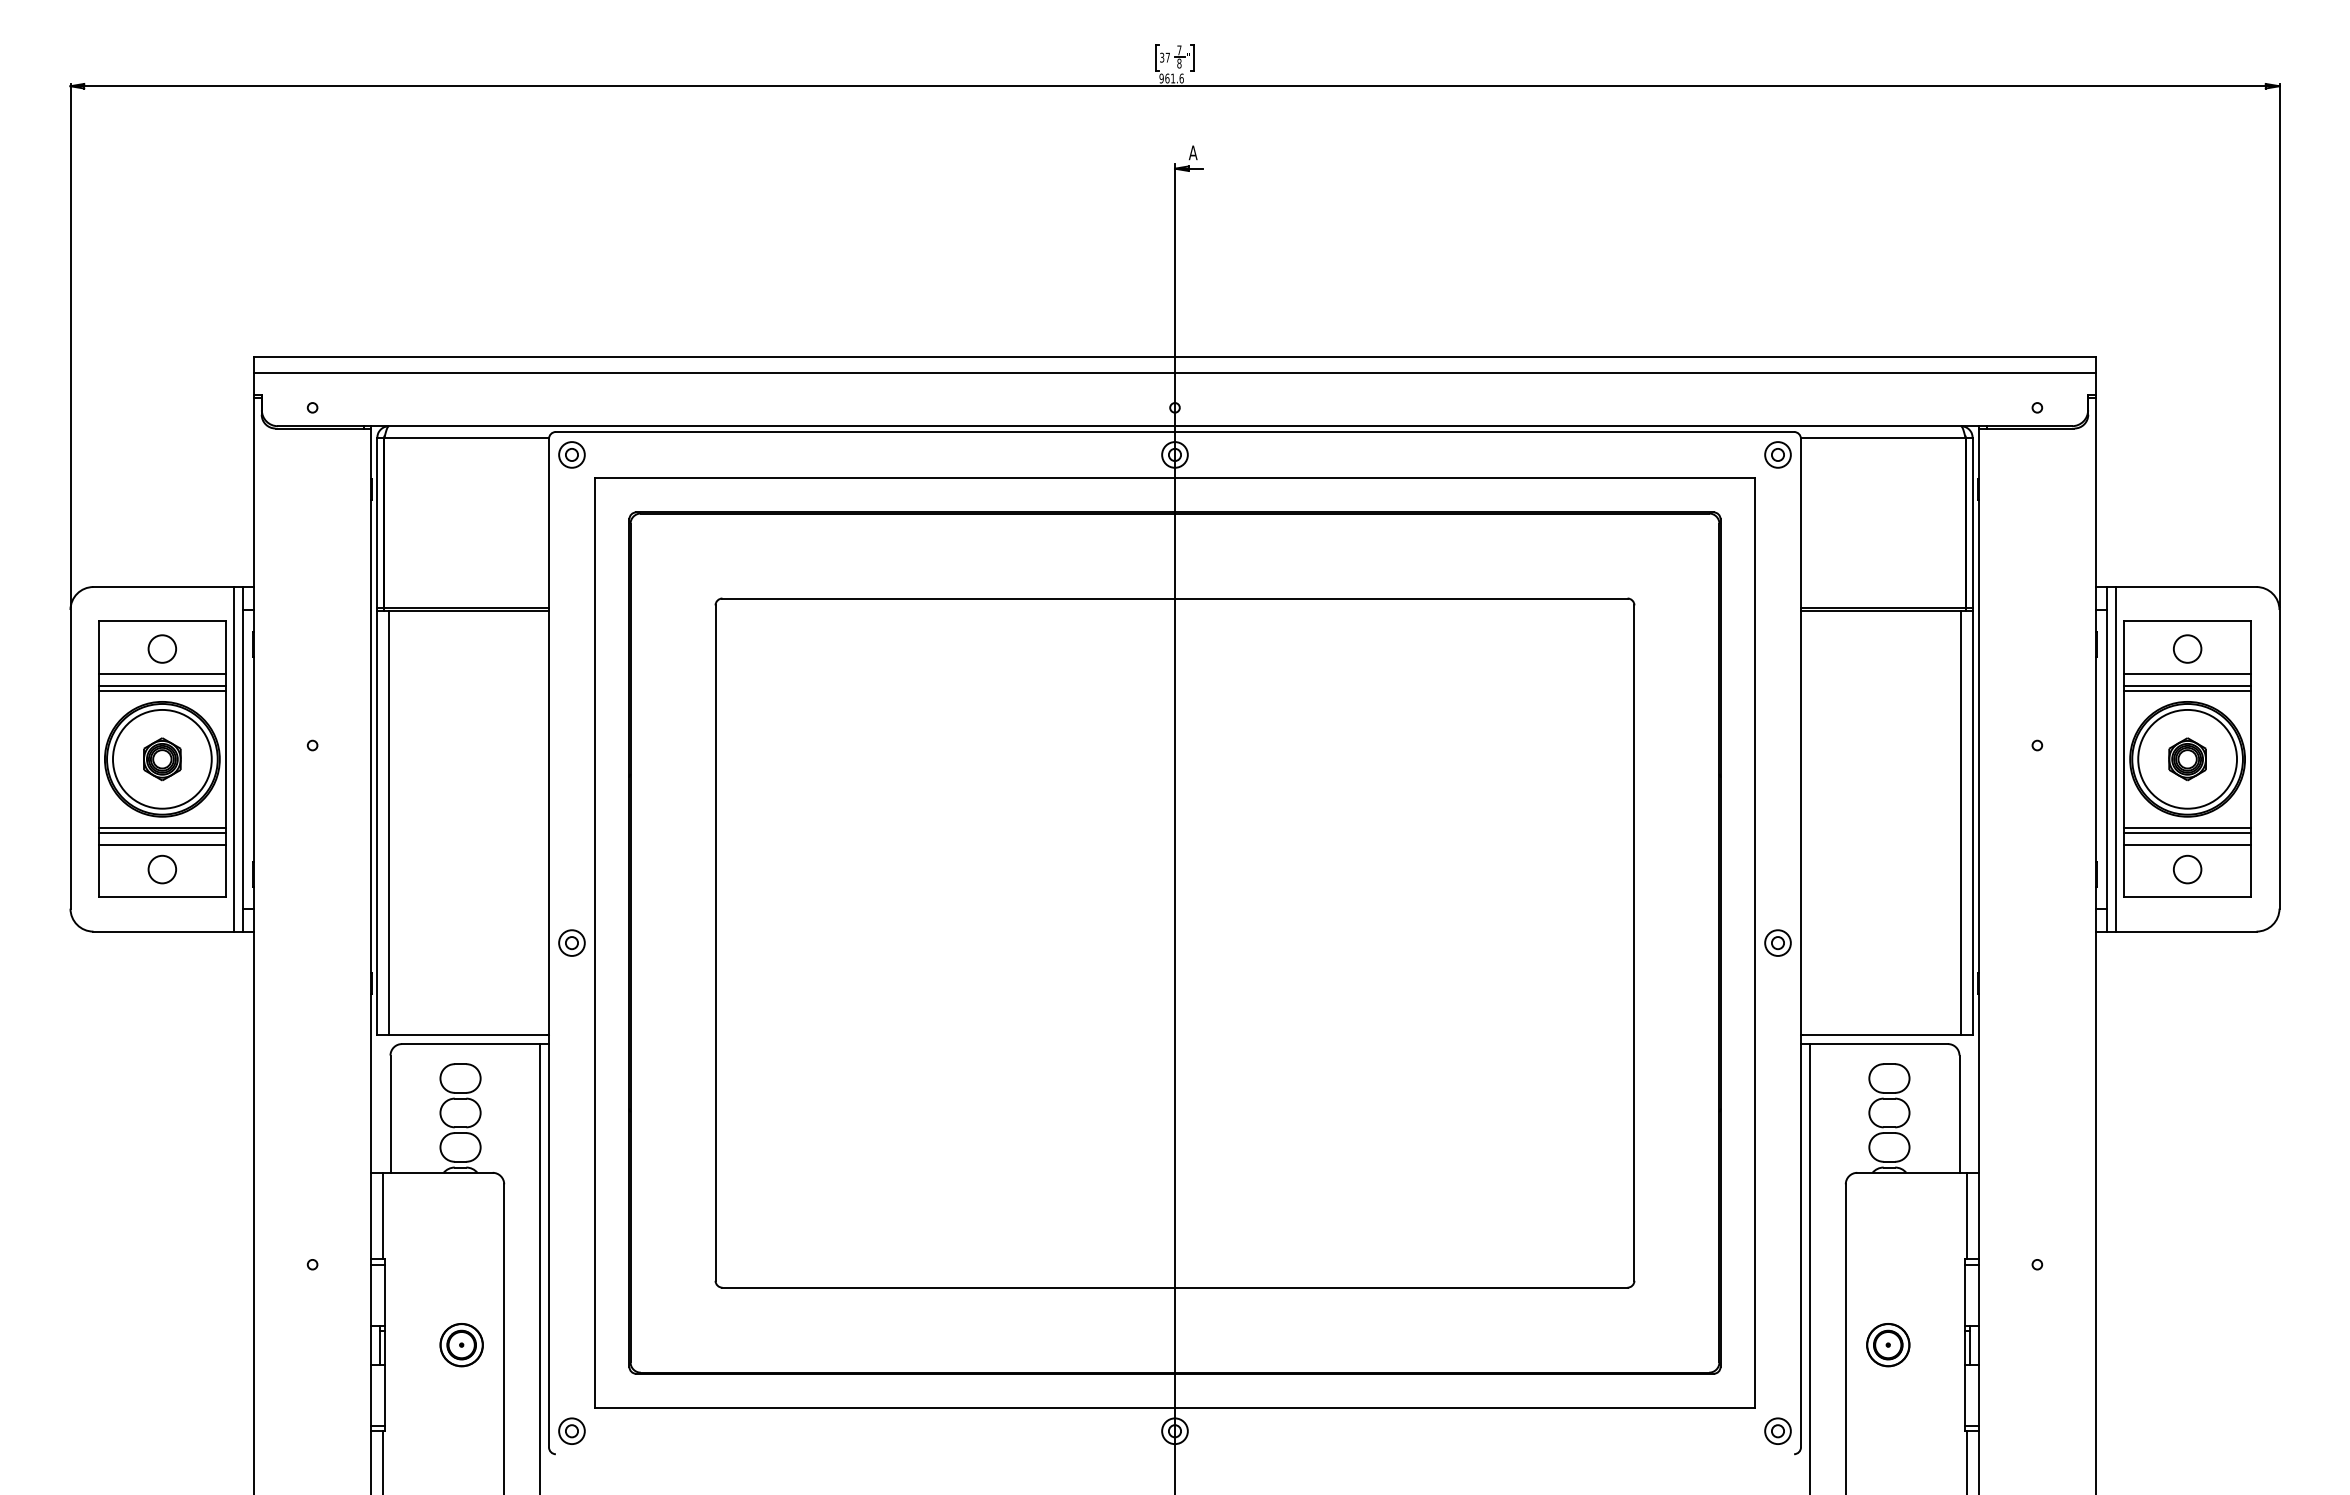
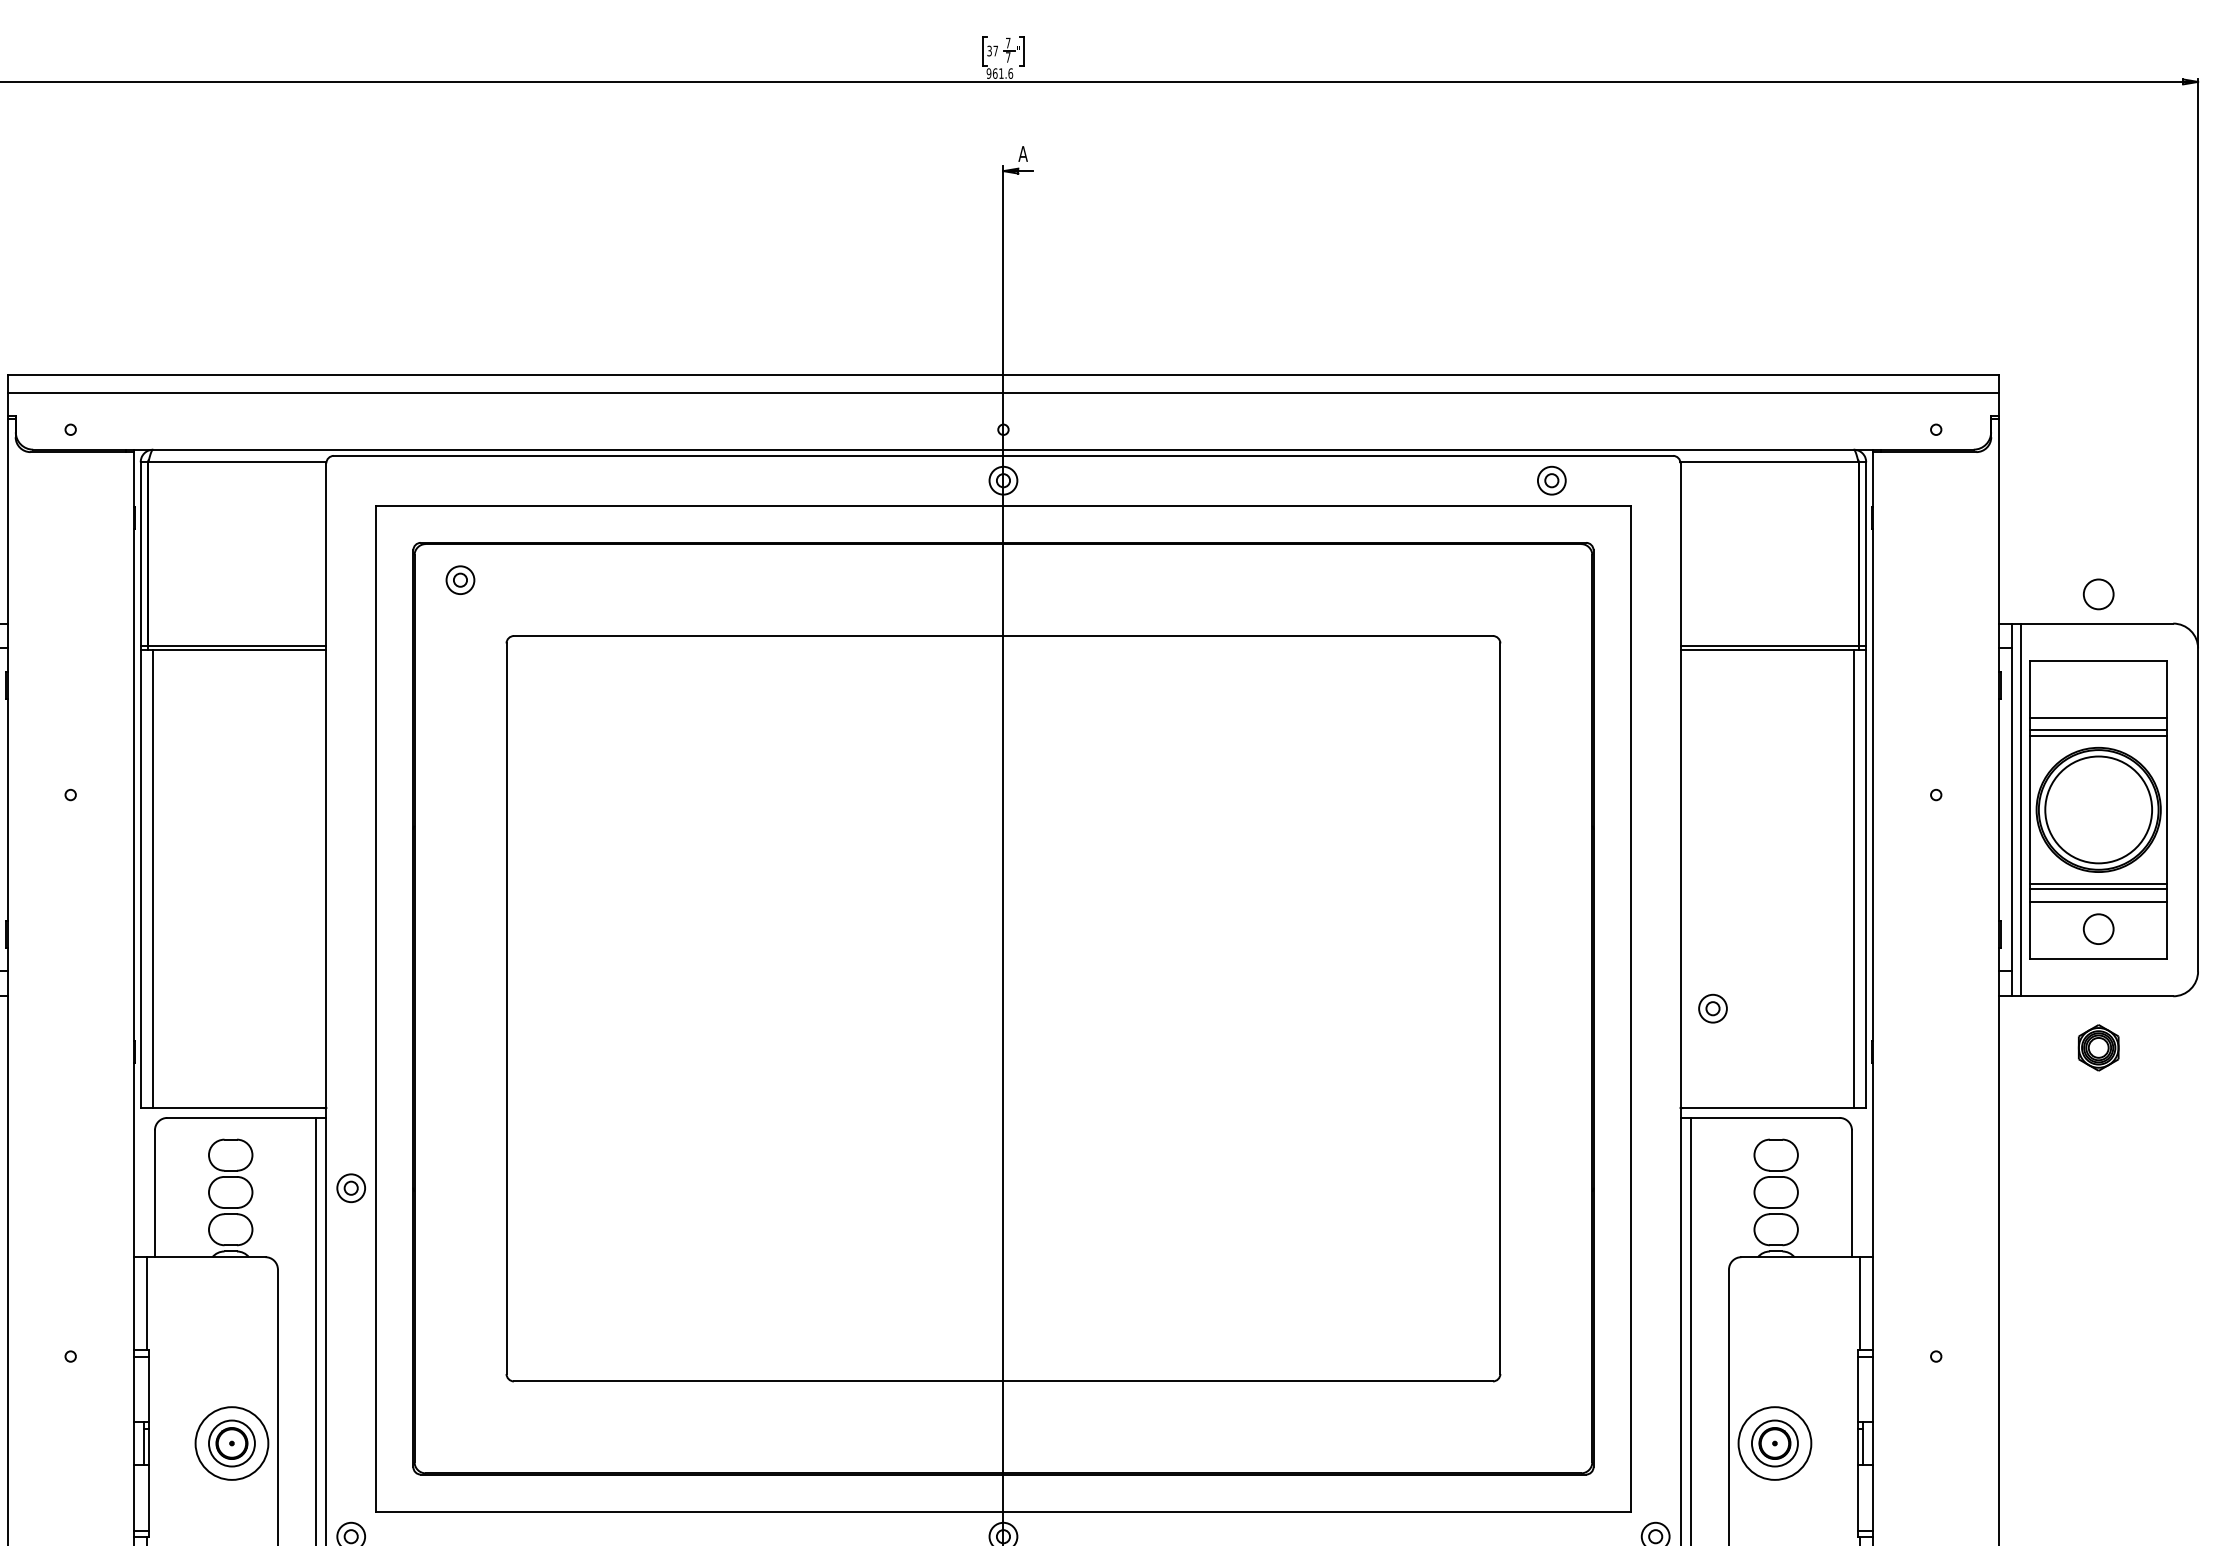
text: (1179, 63) -> (1008, 57), 8 -> 7
part: (571, 454) -> (459, 579), moved
part: (1777, 454) -> (1551, 480), moved
circle: (2187, 648) -> (2098, 593), moved
part: (2187, 759) -> (2098, 1048), moved
part: (571, 942) -> (350, 1187), moved
part: (1777, 942) -> (1712, 1008), moved
circle: (461, 1345) -> (231, 1443), size x1.6
circle: (1888, 1345) -> (1775, 1443), size x1.6

